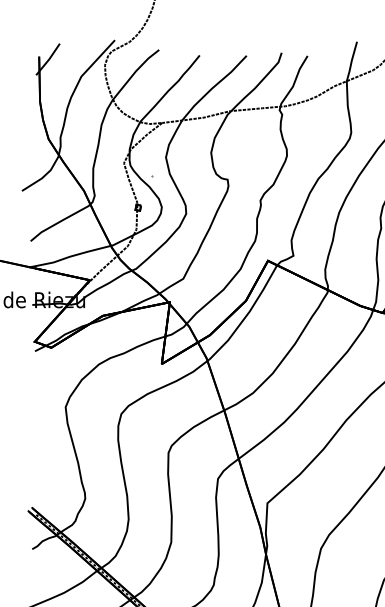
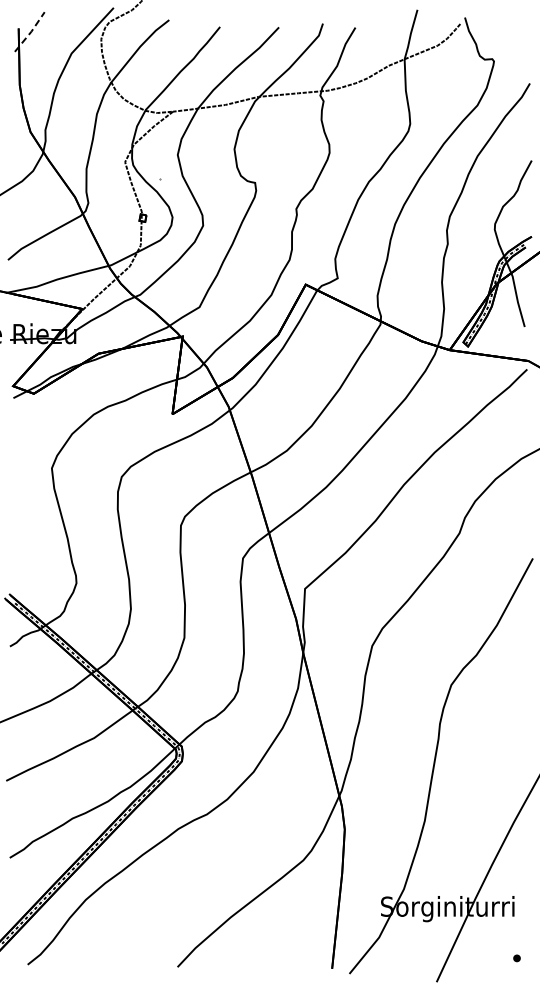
line: (49, 59) -> (31, 31), solid -> dashed

